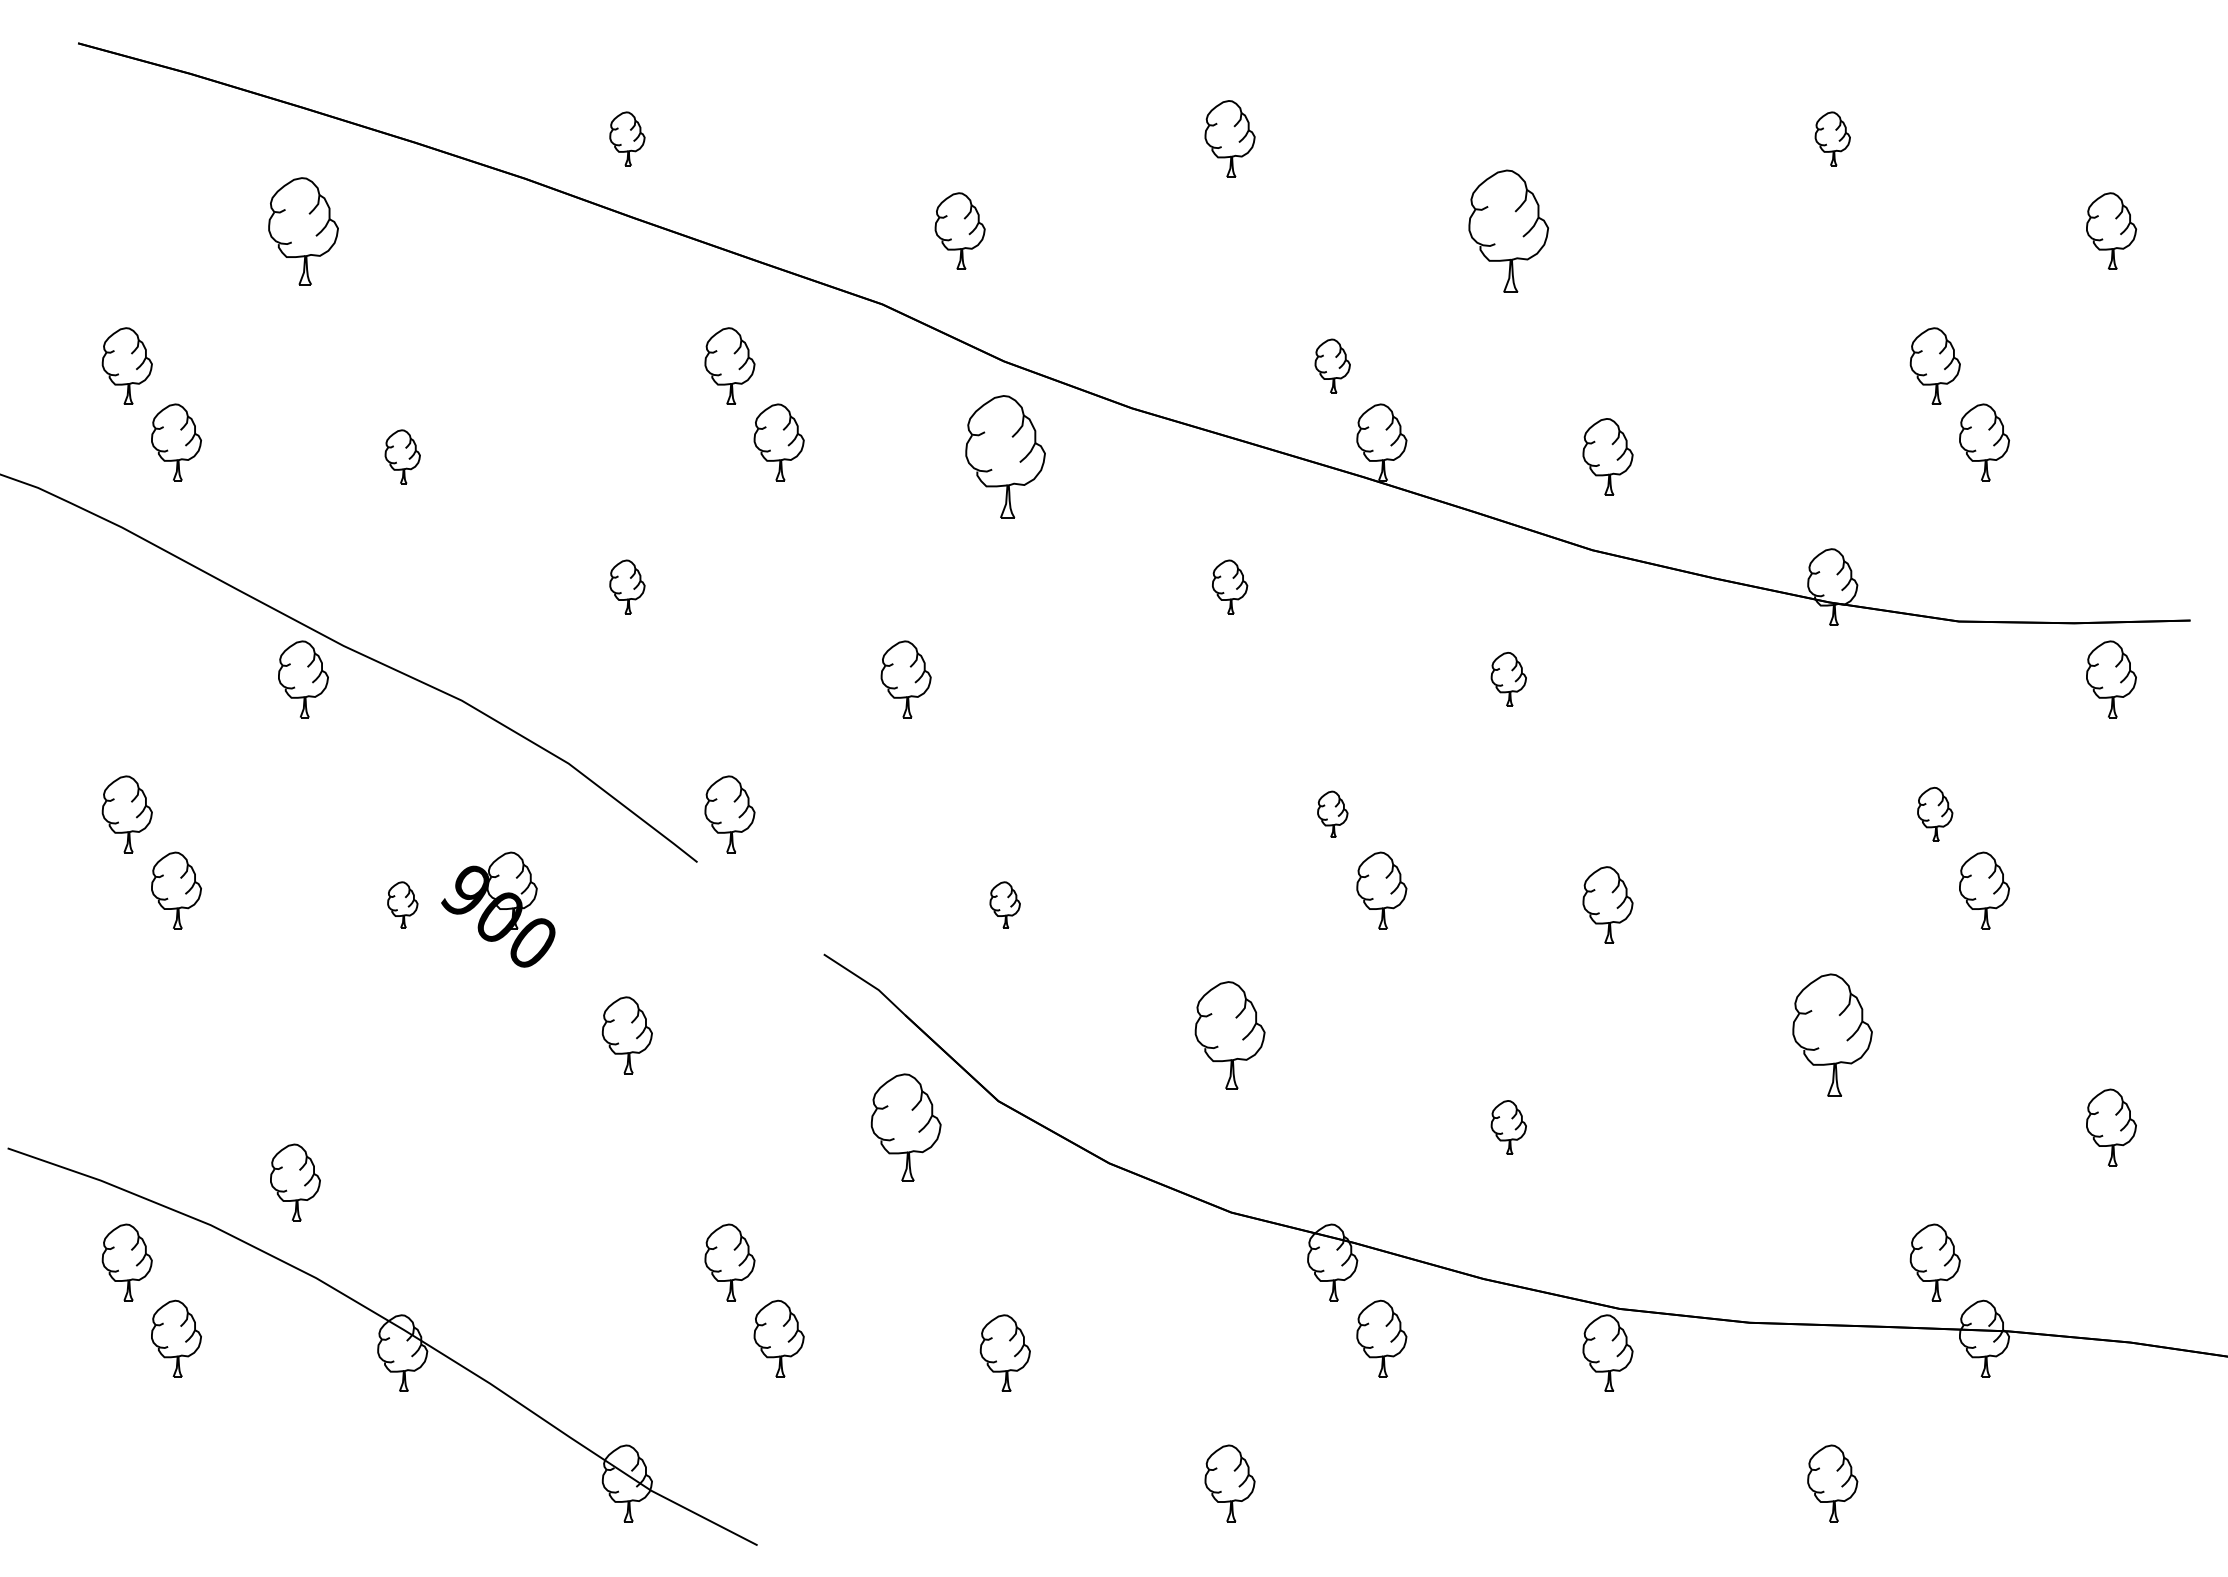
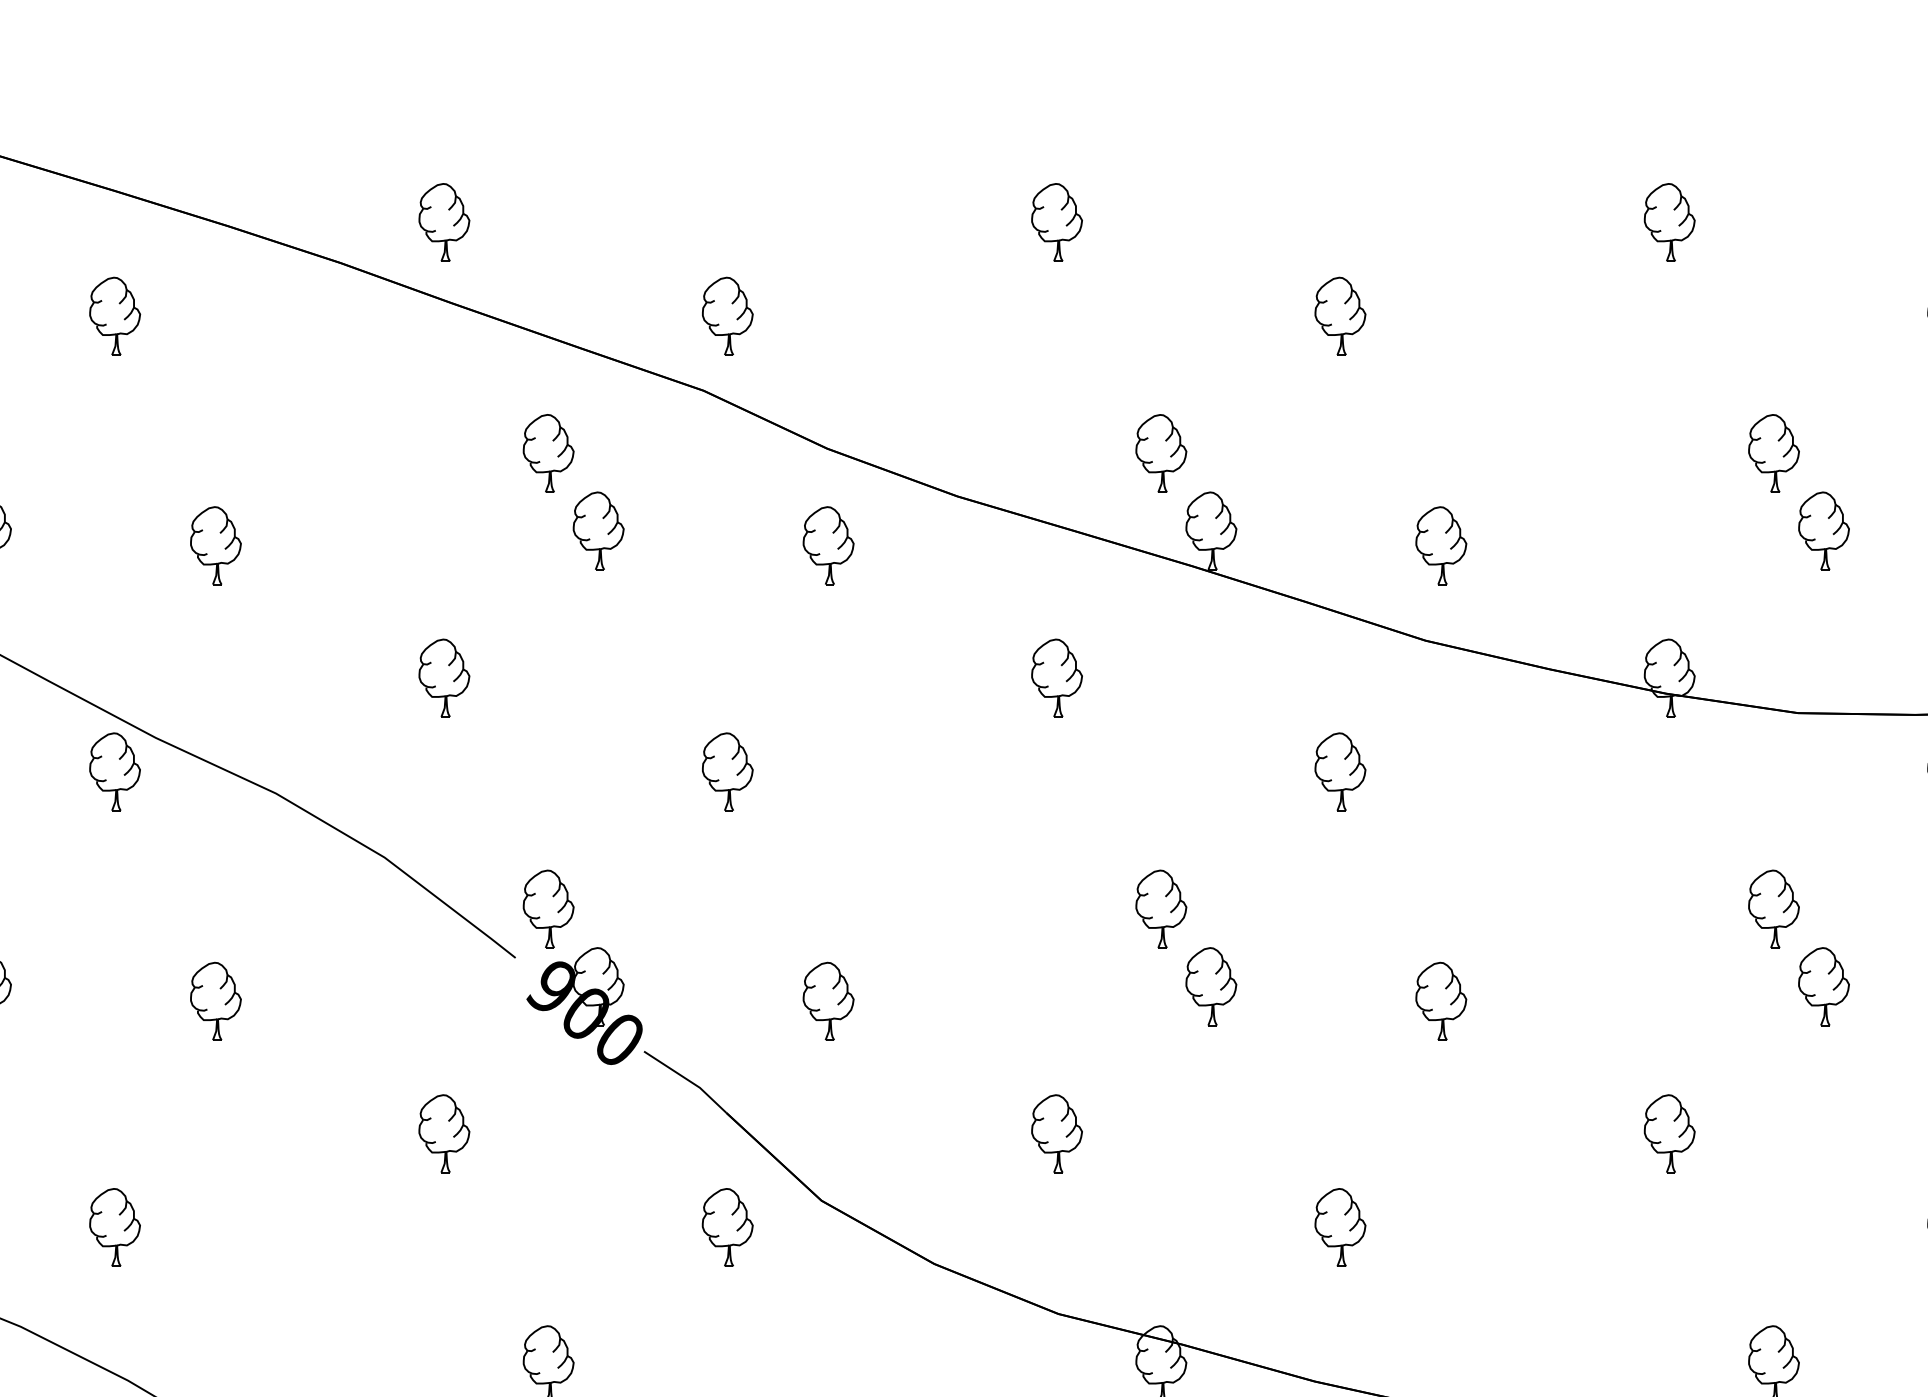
part: (627, 138) -> (444, 222), size x1.43
part: (1832, 138) -> (1669, 222), size x1.43
part: (303, 230) -> (115, 315), size x0.71
part: (959, 230) -> (727, 315), moved
part: (1508, 230) -> (1340, 315), size x0.62
part: (1332, 365) -> (1161, 452), size x1.43
part: (402, 456) -> (215, 545), size x1.43
part: (1004, 456) -> (827, 545), size x0.62
part: (627, 586) -> (444, 677), size x1.43
part: (1229, 586) -> (1056, 677), size x1.43
part: (1508, 679) -> (1340, 772), size x1.43
part: (1332, 814) -> (1161, 909), size x1.67
part: (1934, 814) -> (1773, 909), size x1.43
part: (402, 904) -> (215, 1000), size x1.67
part: (1004, 904) -> (827, 1000), size x1.67
part: (498, 909) -> (584, 1005), moved
part: (1229, 1035) -> (1056, 1133), size x0.71
part: (1832, 1035) -> (1669, 1133), size x0.62
part: (905, 1127) -> (727, 1227), size x0.71
part: (1508, 1127) -> (1340, 1227), size x1.43
part: (295, 1182) -> (115, 1227), moved

